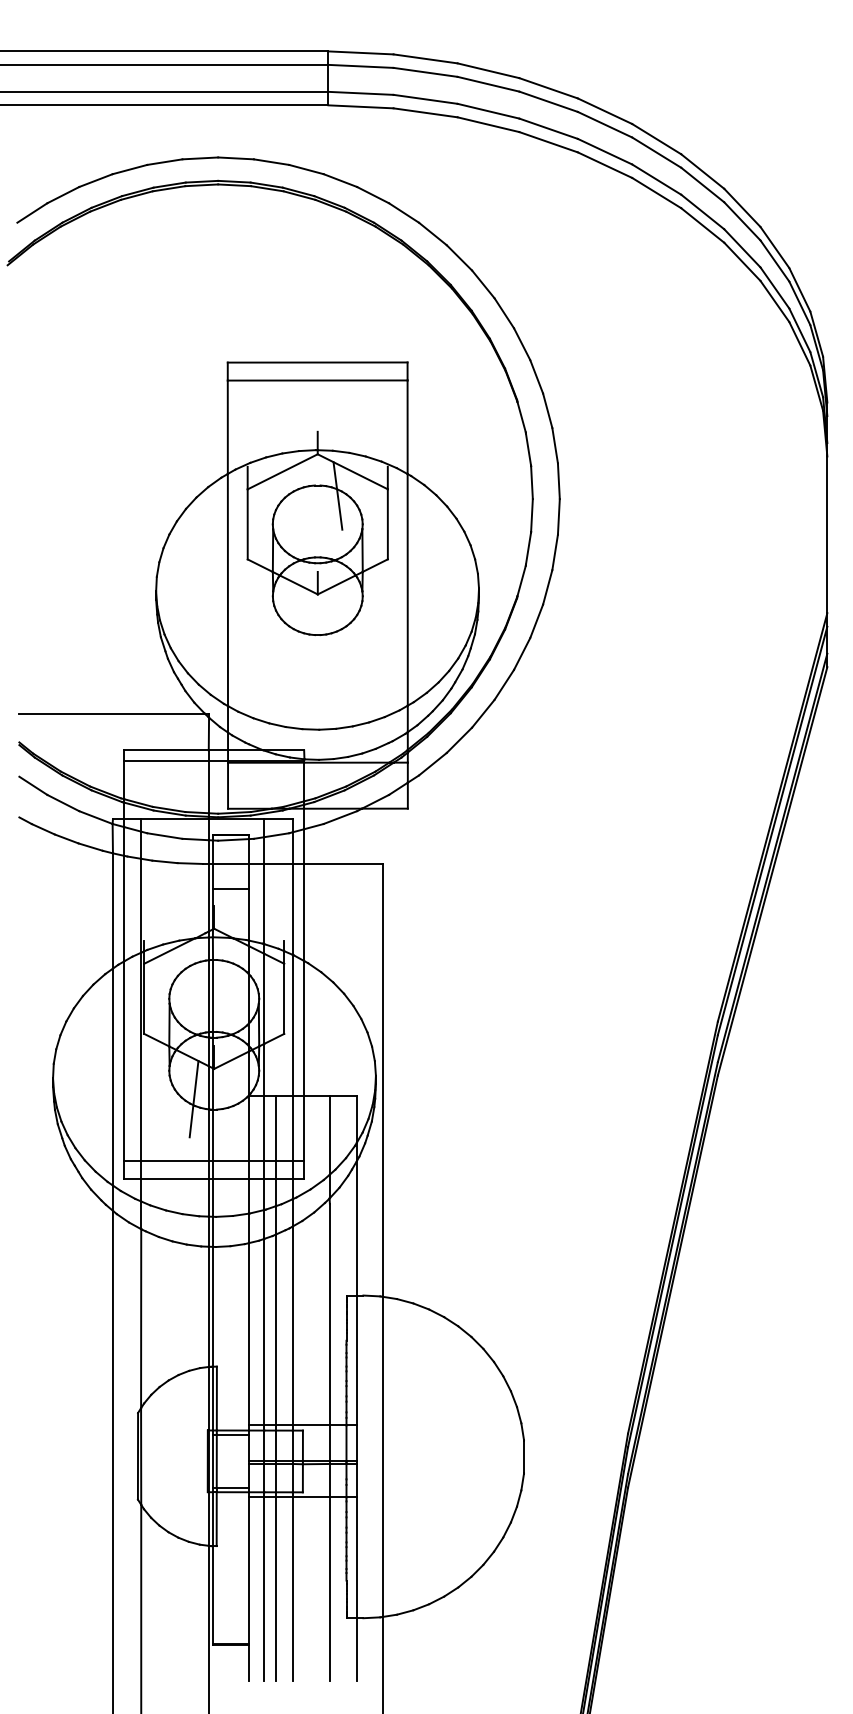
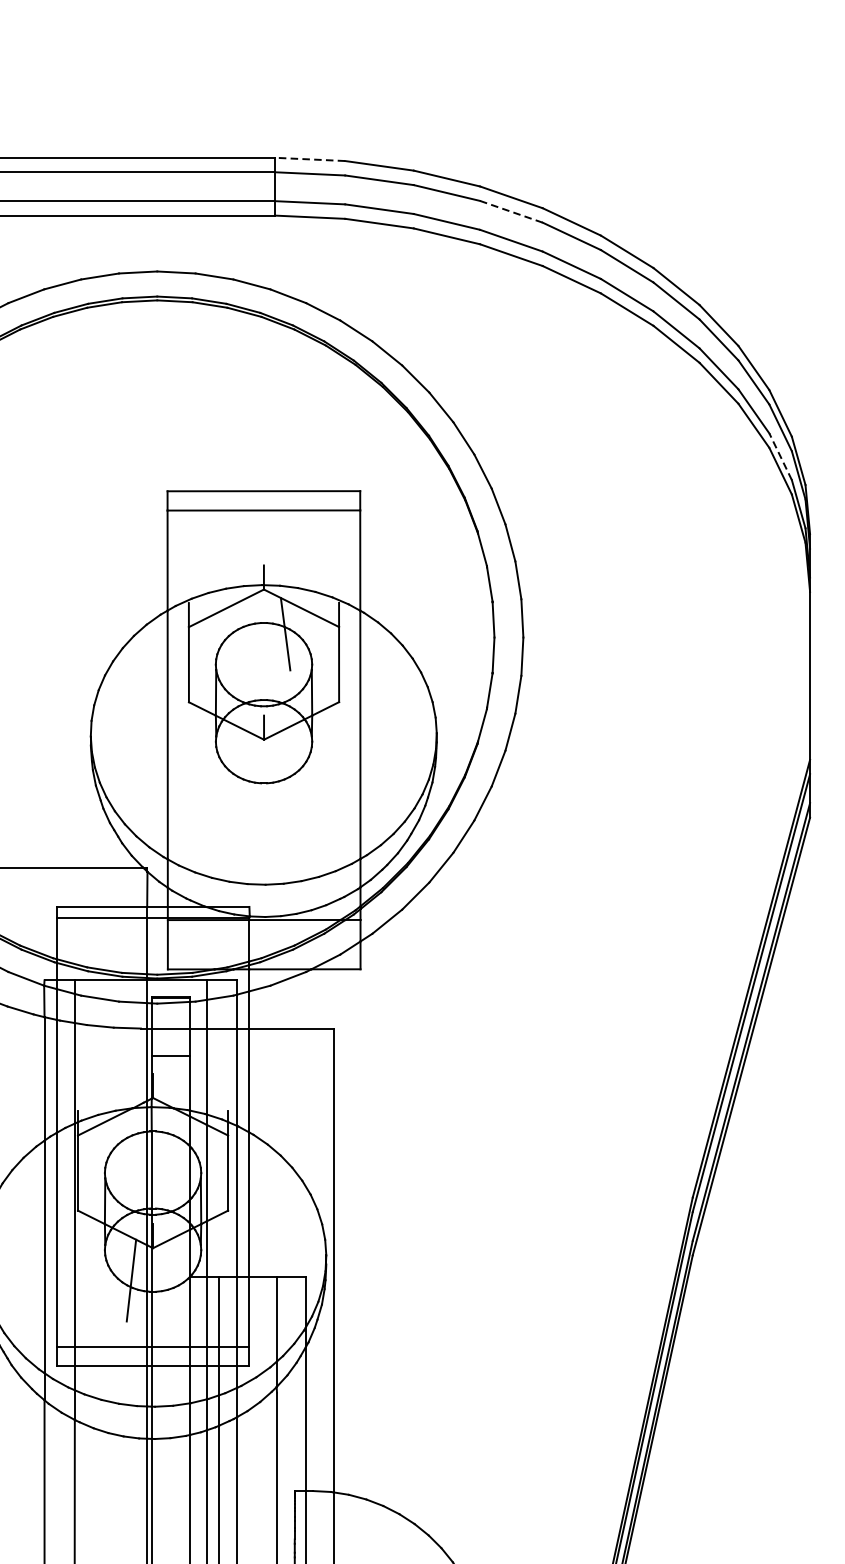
line: (360, 52) -> (309, 158), solid -> dashed
line: (548, 101) -> (511, 211), solid -> dashed
line: (799, 329) -> (780, 455), solid -> dashed

